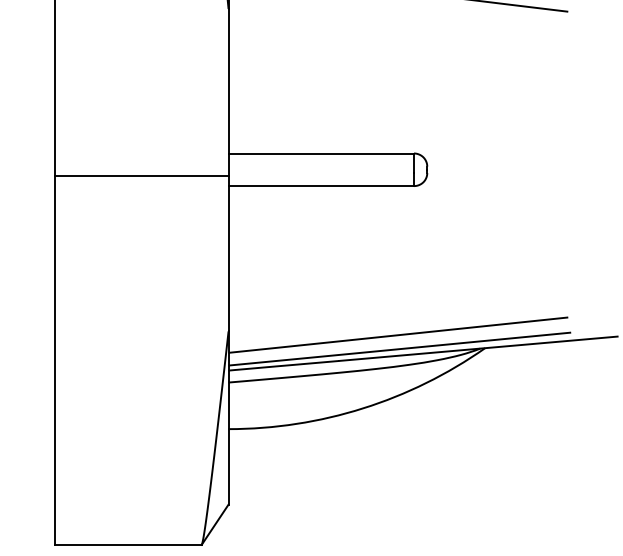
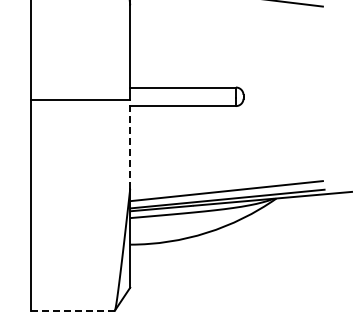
line: (229, 253) -> (130, 144), solid -> dashed
line: (127, 544) -> (72, 310), solid -> dashed

